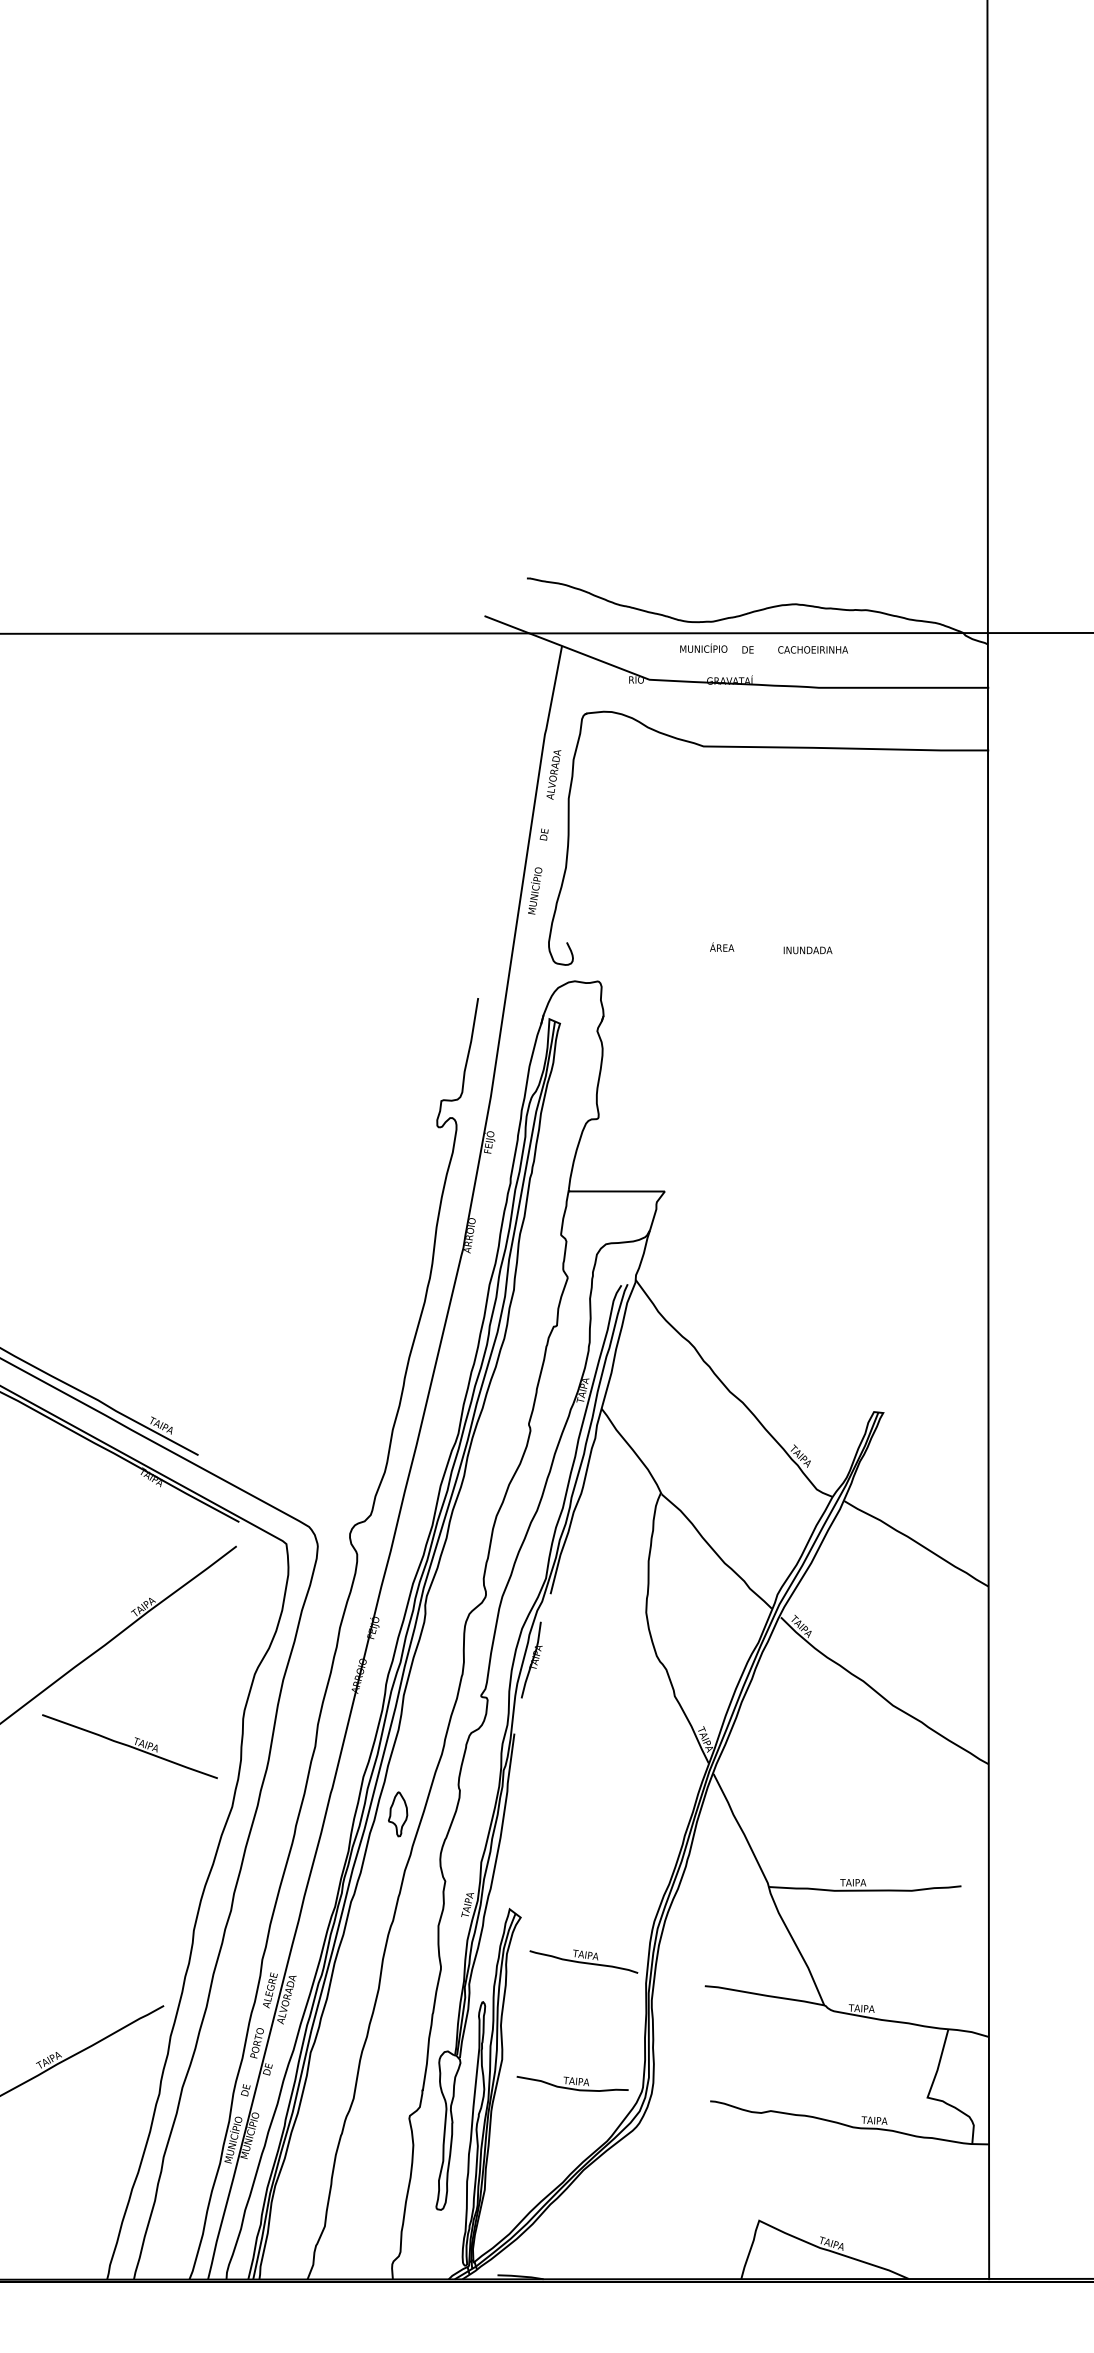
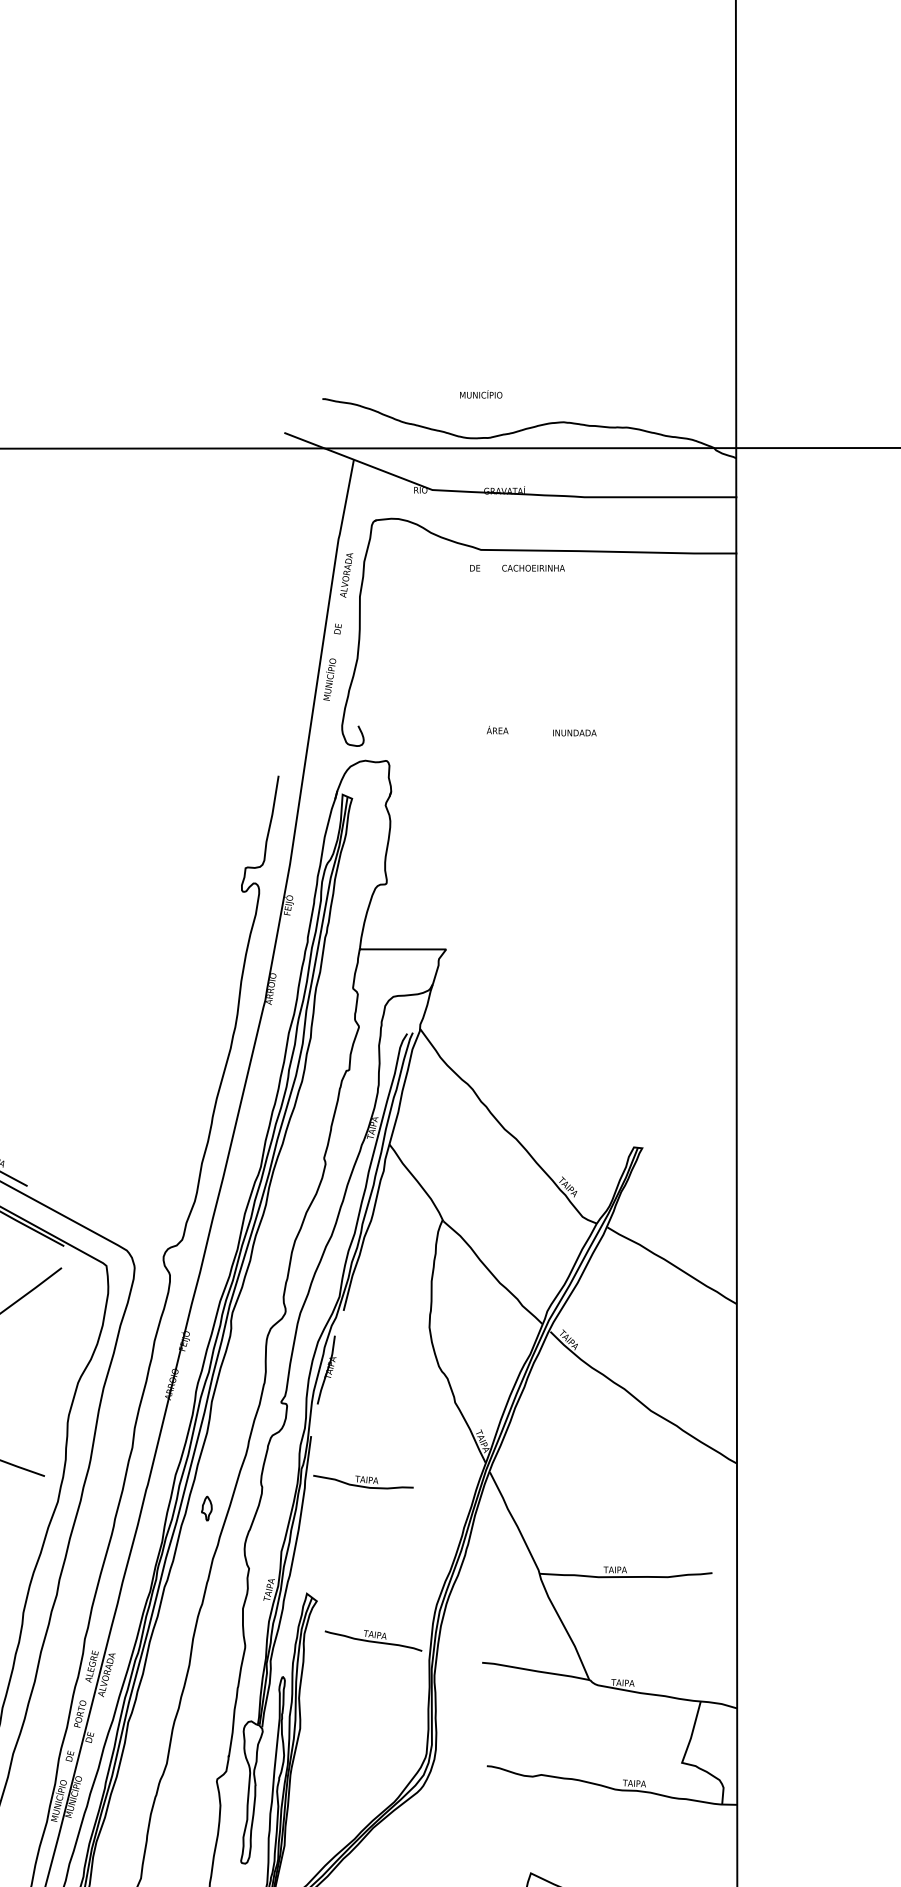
text: (703, 647) -> (480, 393), moved
text: (794, 649) -> (516, 567), moved
part: (398, 1814) -> (207, 1508), size x0.6
part: (572, 2083) -> (363, 1481), moved

